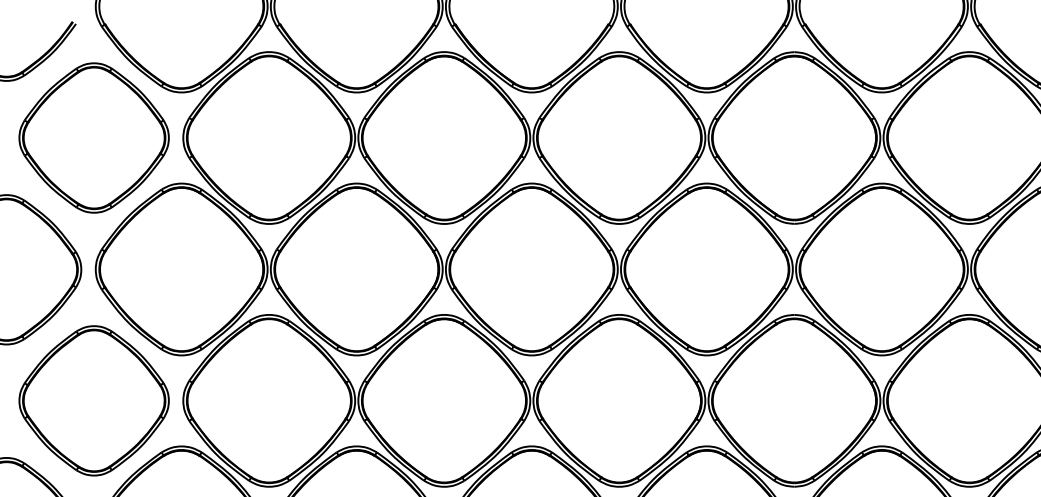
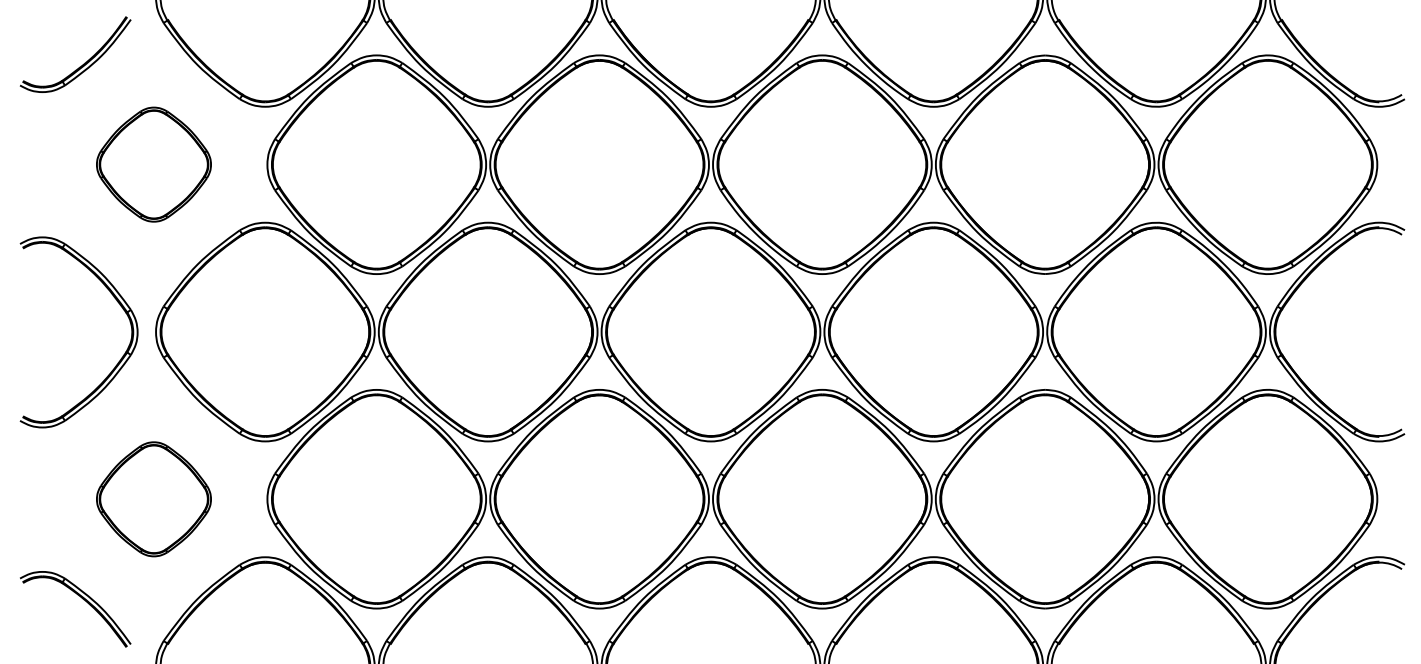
part: (93, 137) -> (153, 164), size x0.6
part: (93, 401) -> (153, 499), size x0.6

